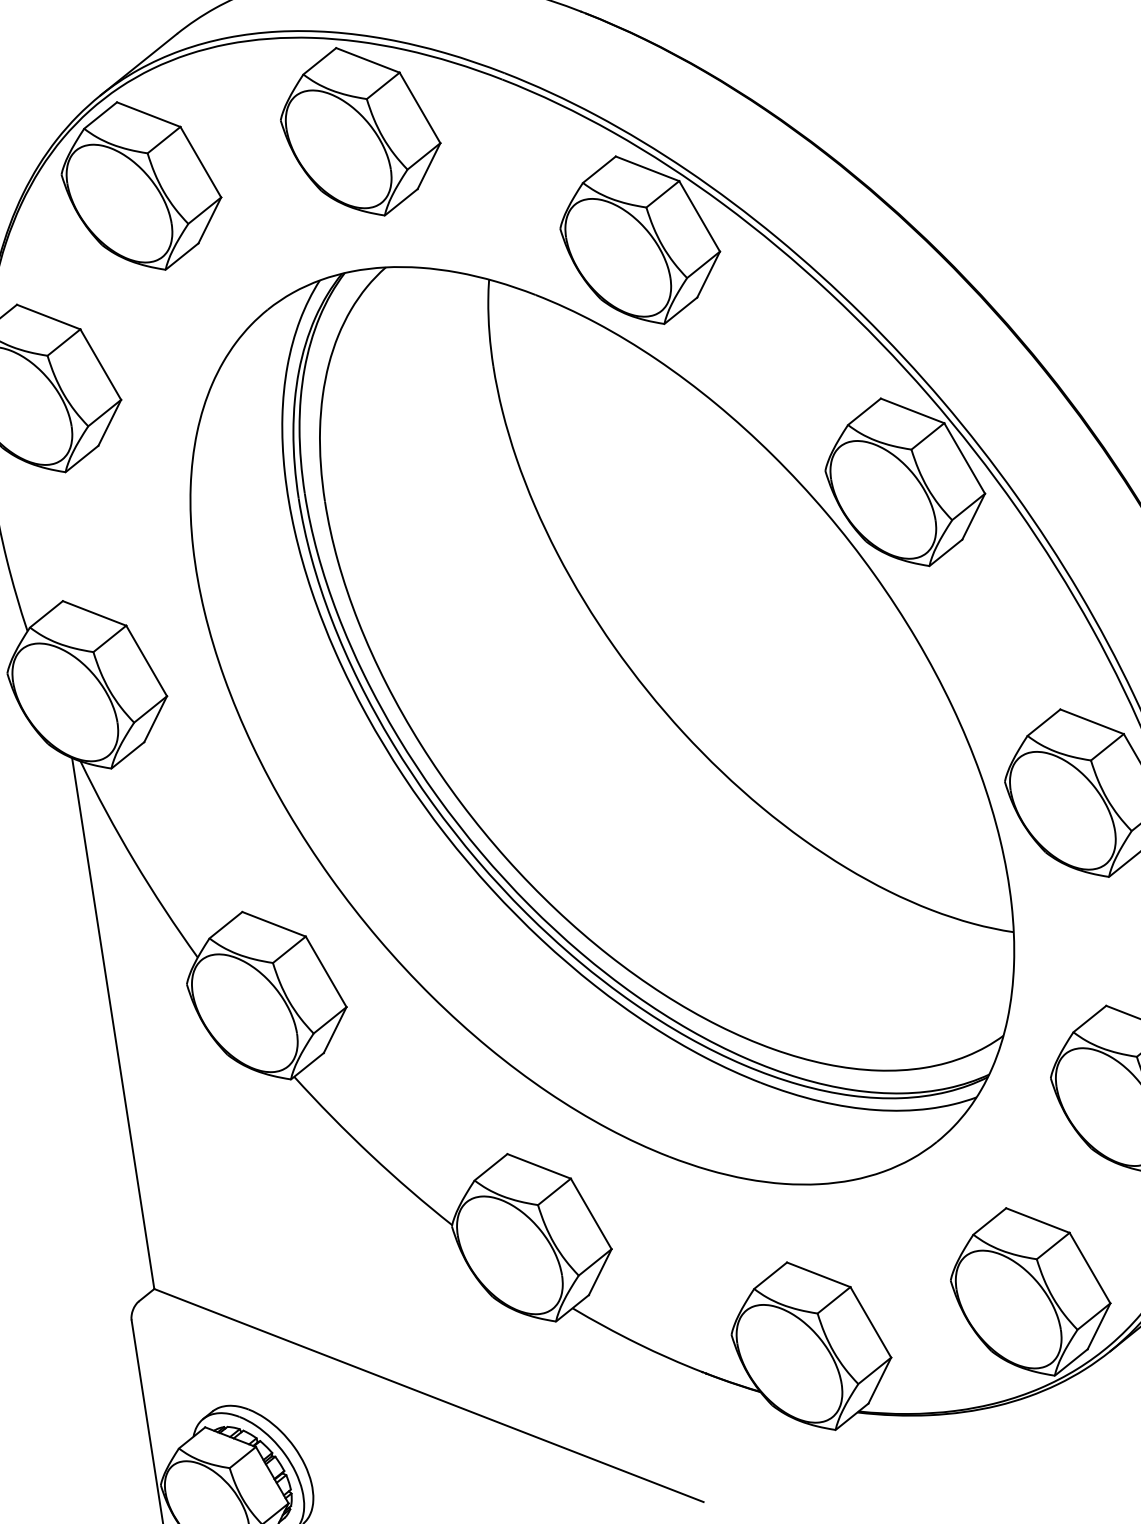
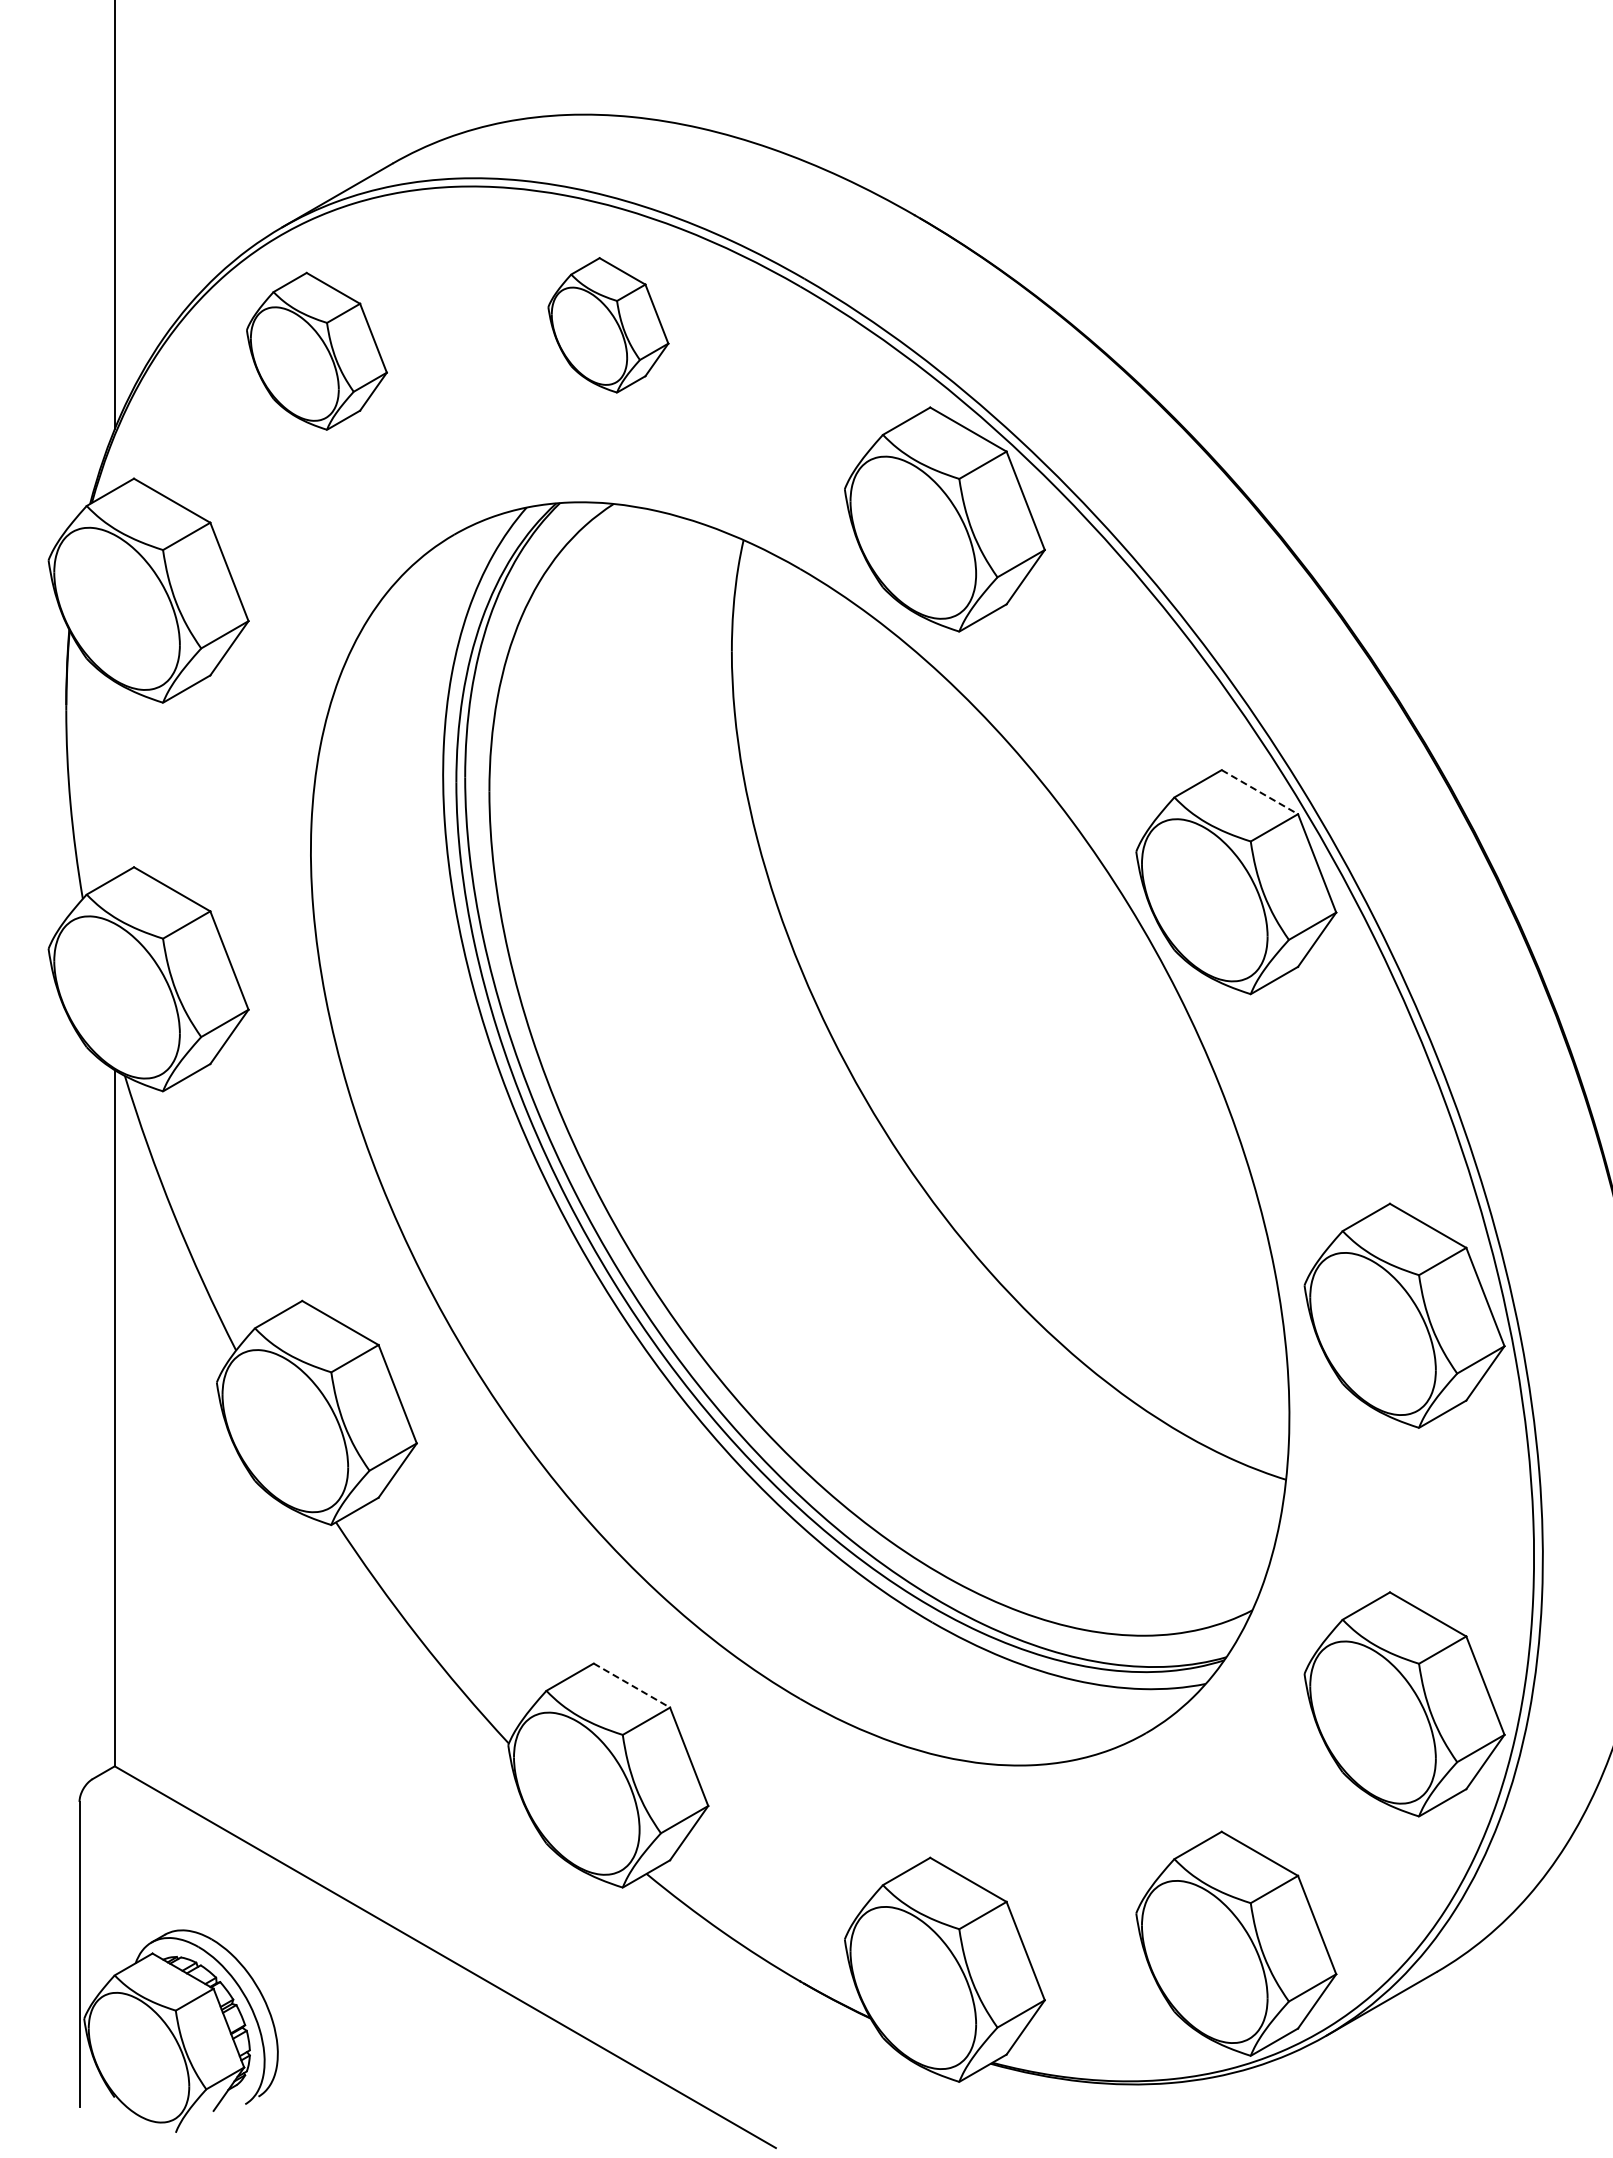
part: (360, 131) -> (608, 325), size x0.6
part: (141, 186) -> (316, 351), size x0.7
line: (913, 411) -> (1260, 792), solid -> dashed
line: (539, 1166) -> (632, 1685), solid -> dashed

